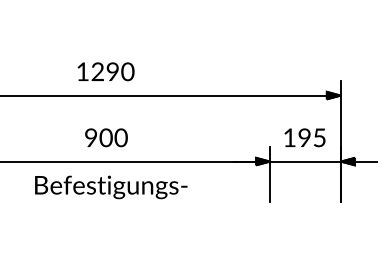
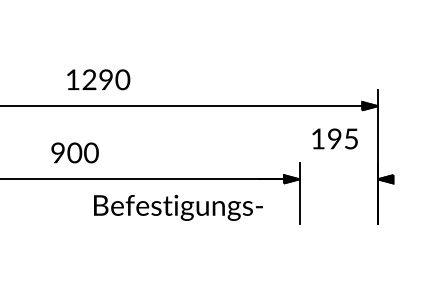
text: (105, 71) -> (98, 79), moved
text: (105, 137) -> (74, 152), moved
text: (304, 137) -> (334, 138), moved
line: (305, 161) -> (338, 179), removed
line: (365, 161) -> (405, 179), removed
text: (111, 187) -> (178, 207), moved

